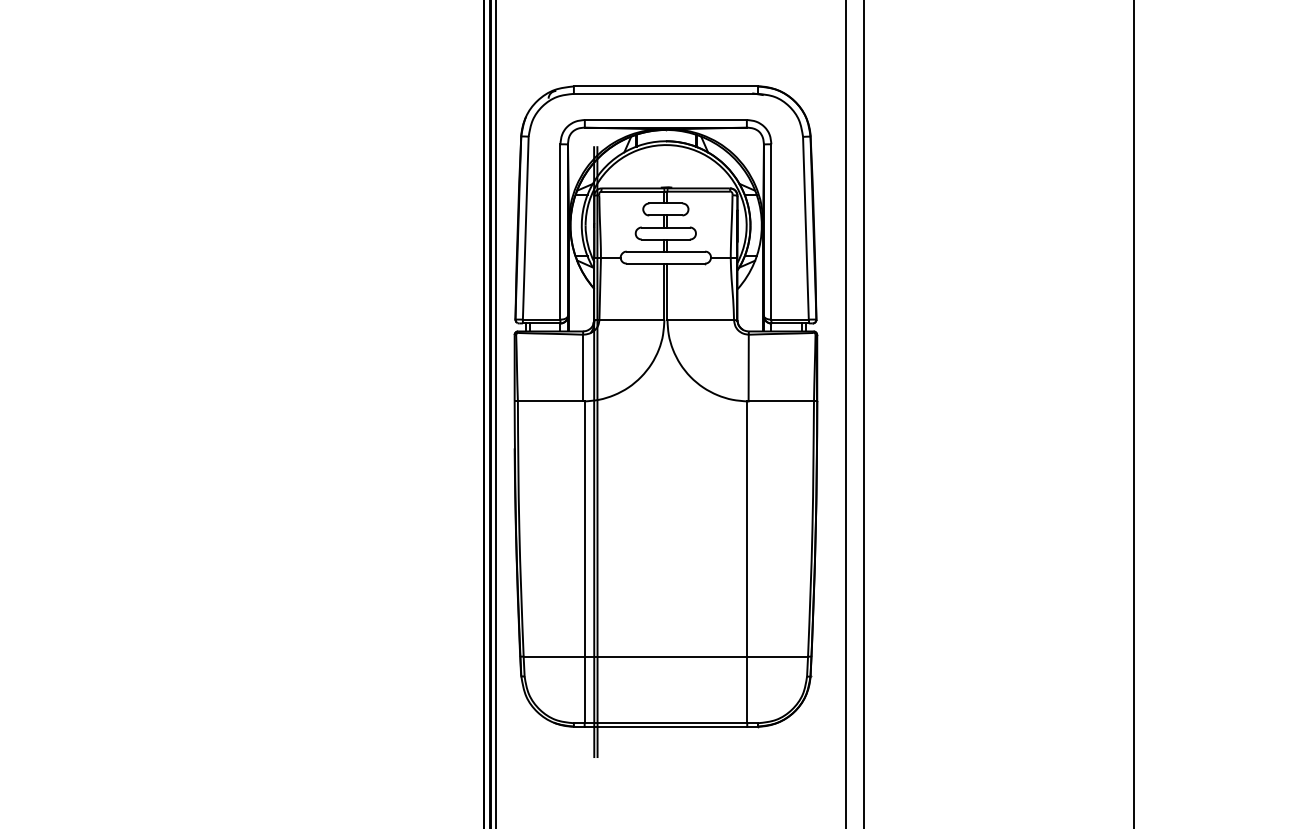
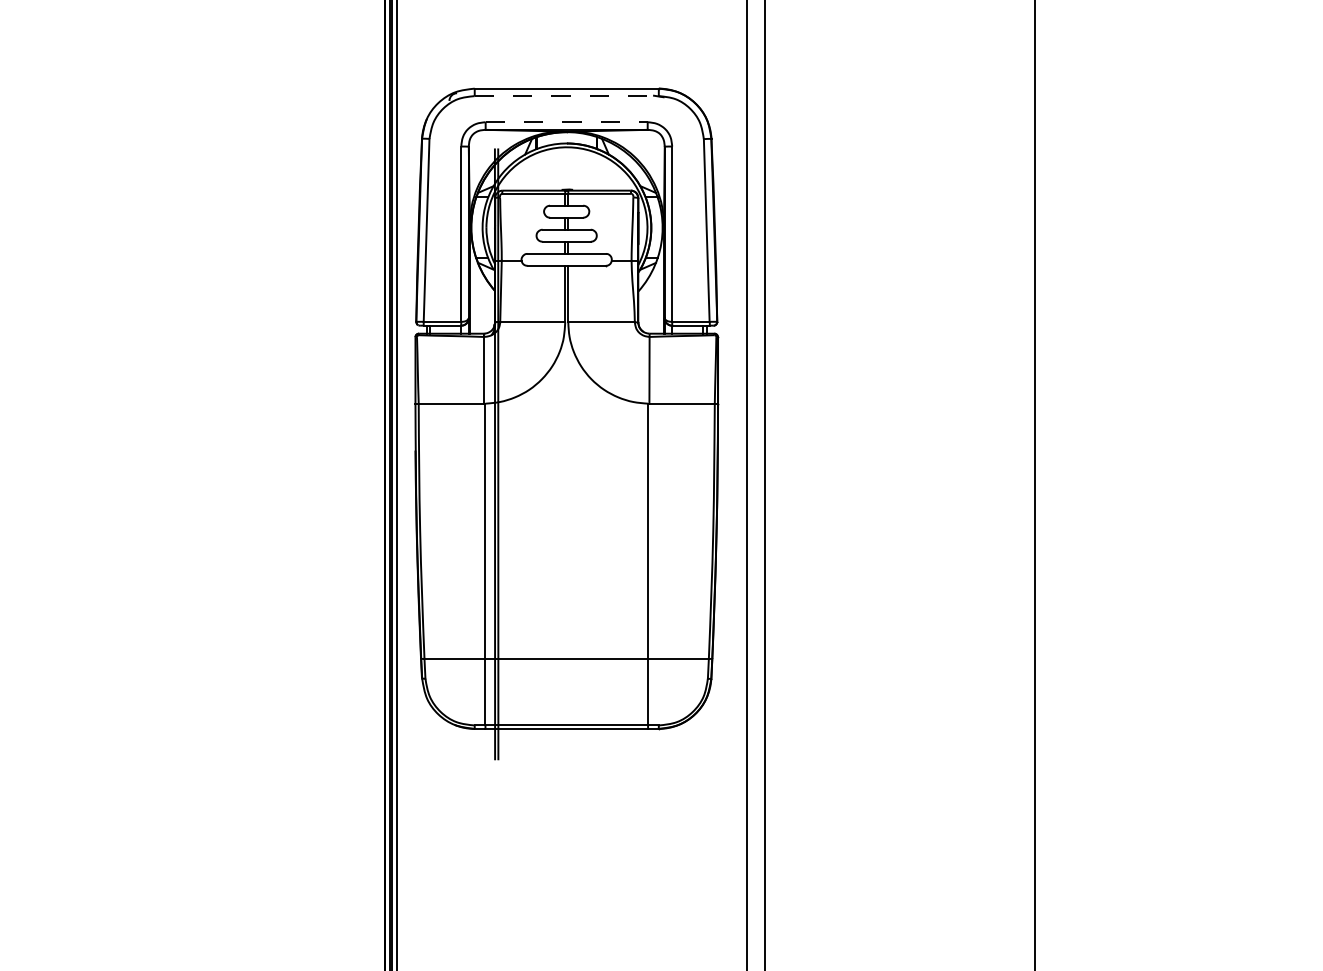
line: (666, 94) -> (567, 96), solid -> dashed
line: (666, 120) -> (567, 122), solid -> dashed

